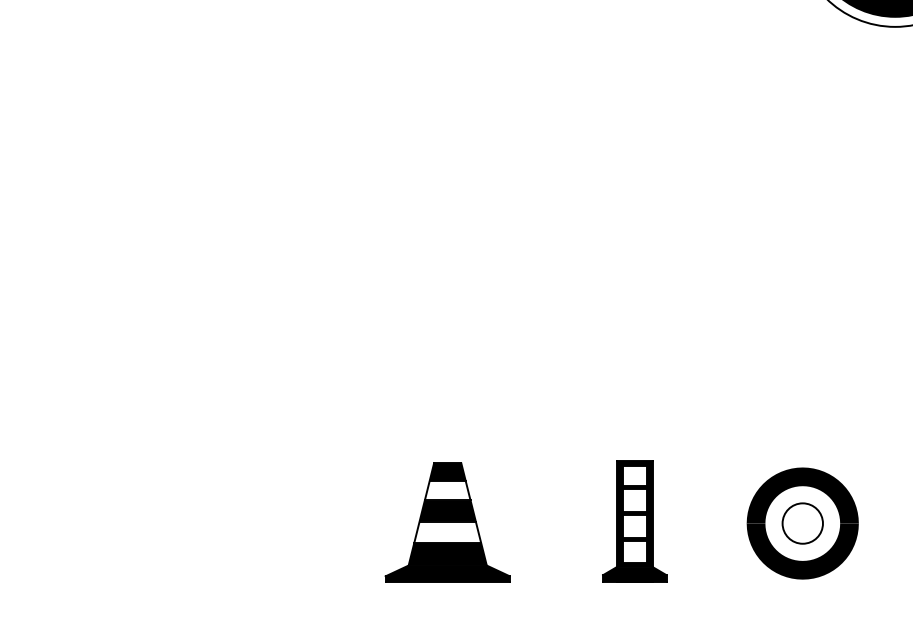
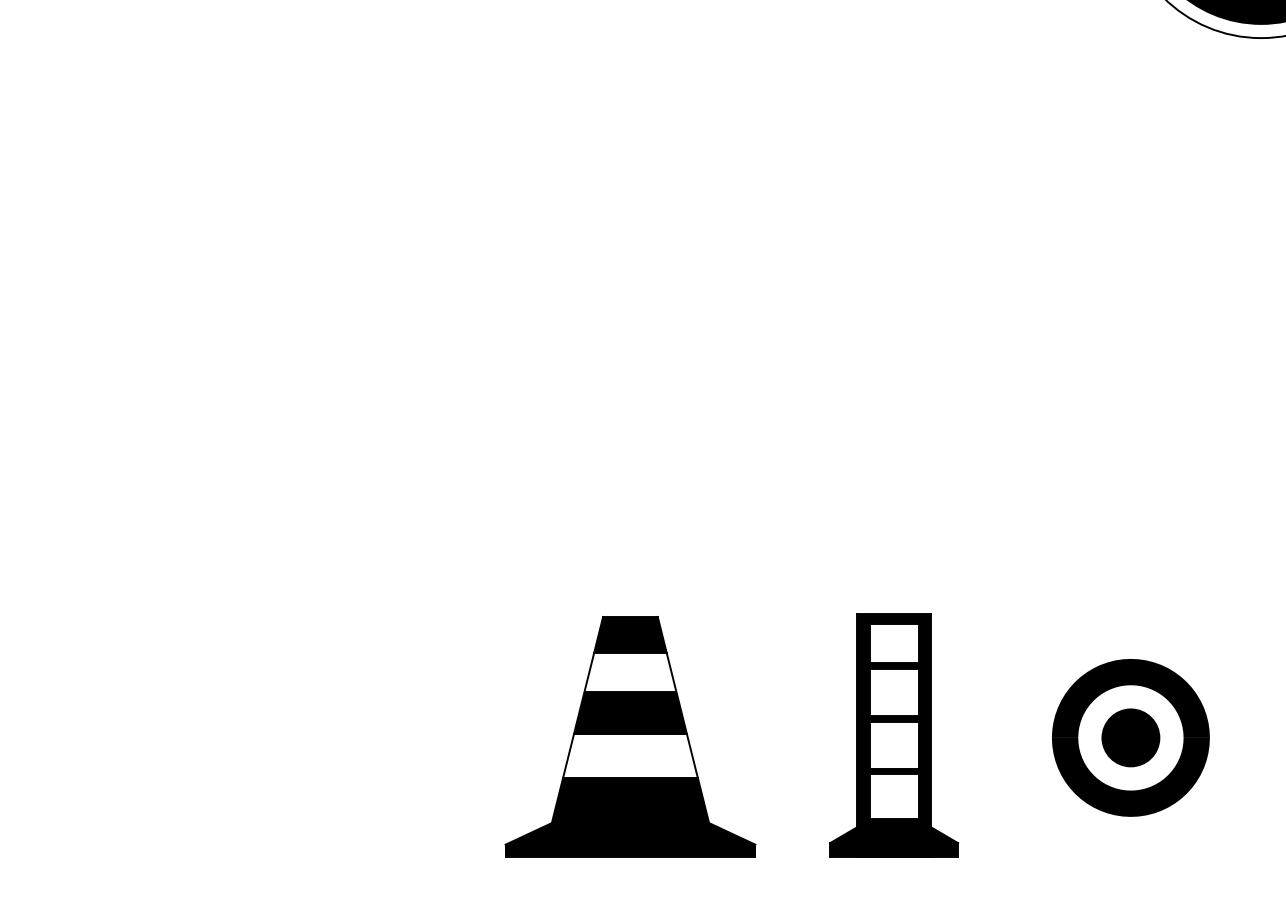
part: (634, 521) -> (893, 735), size x1.43
part: (447, 522) -> (630, 736), size x1.43
fill: (802, 523) -> (1130, 737), added

